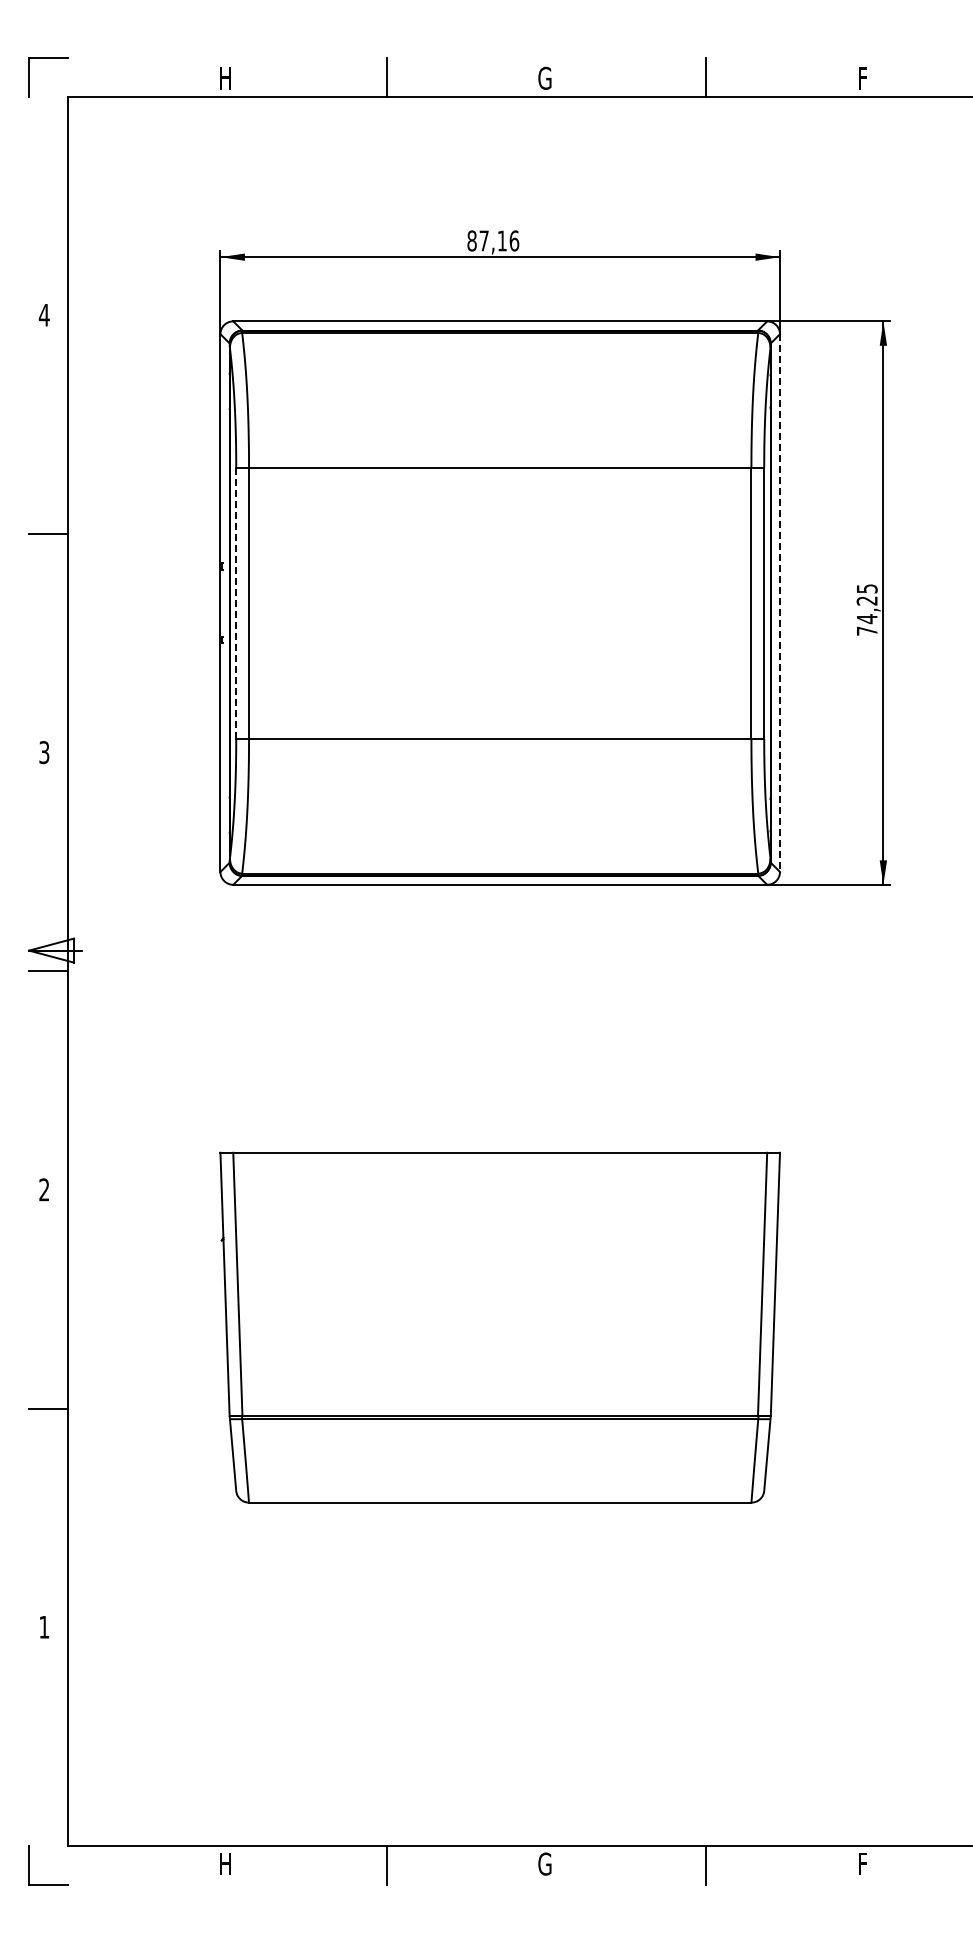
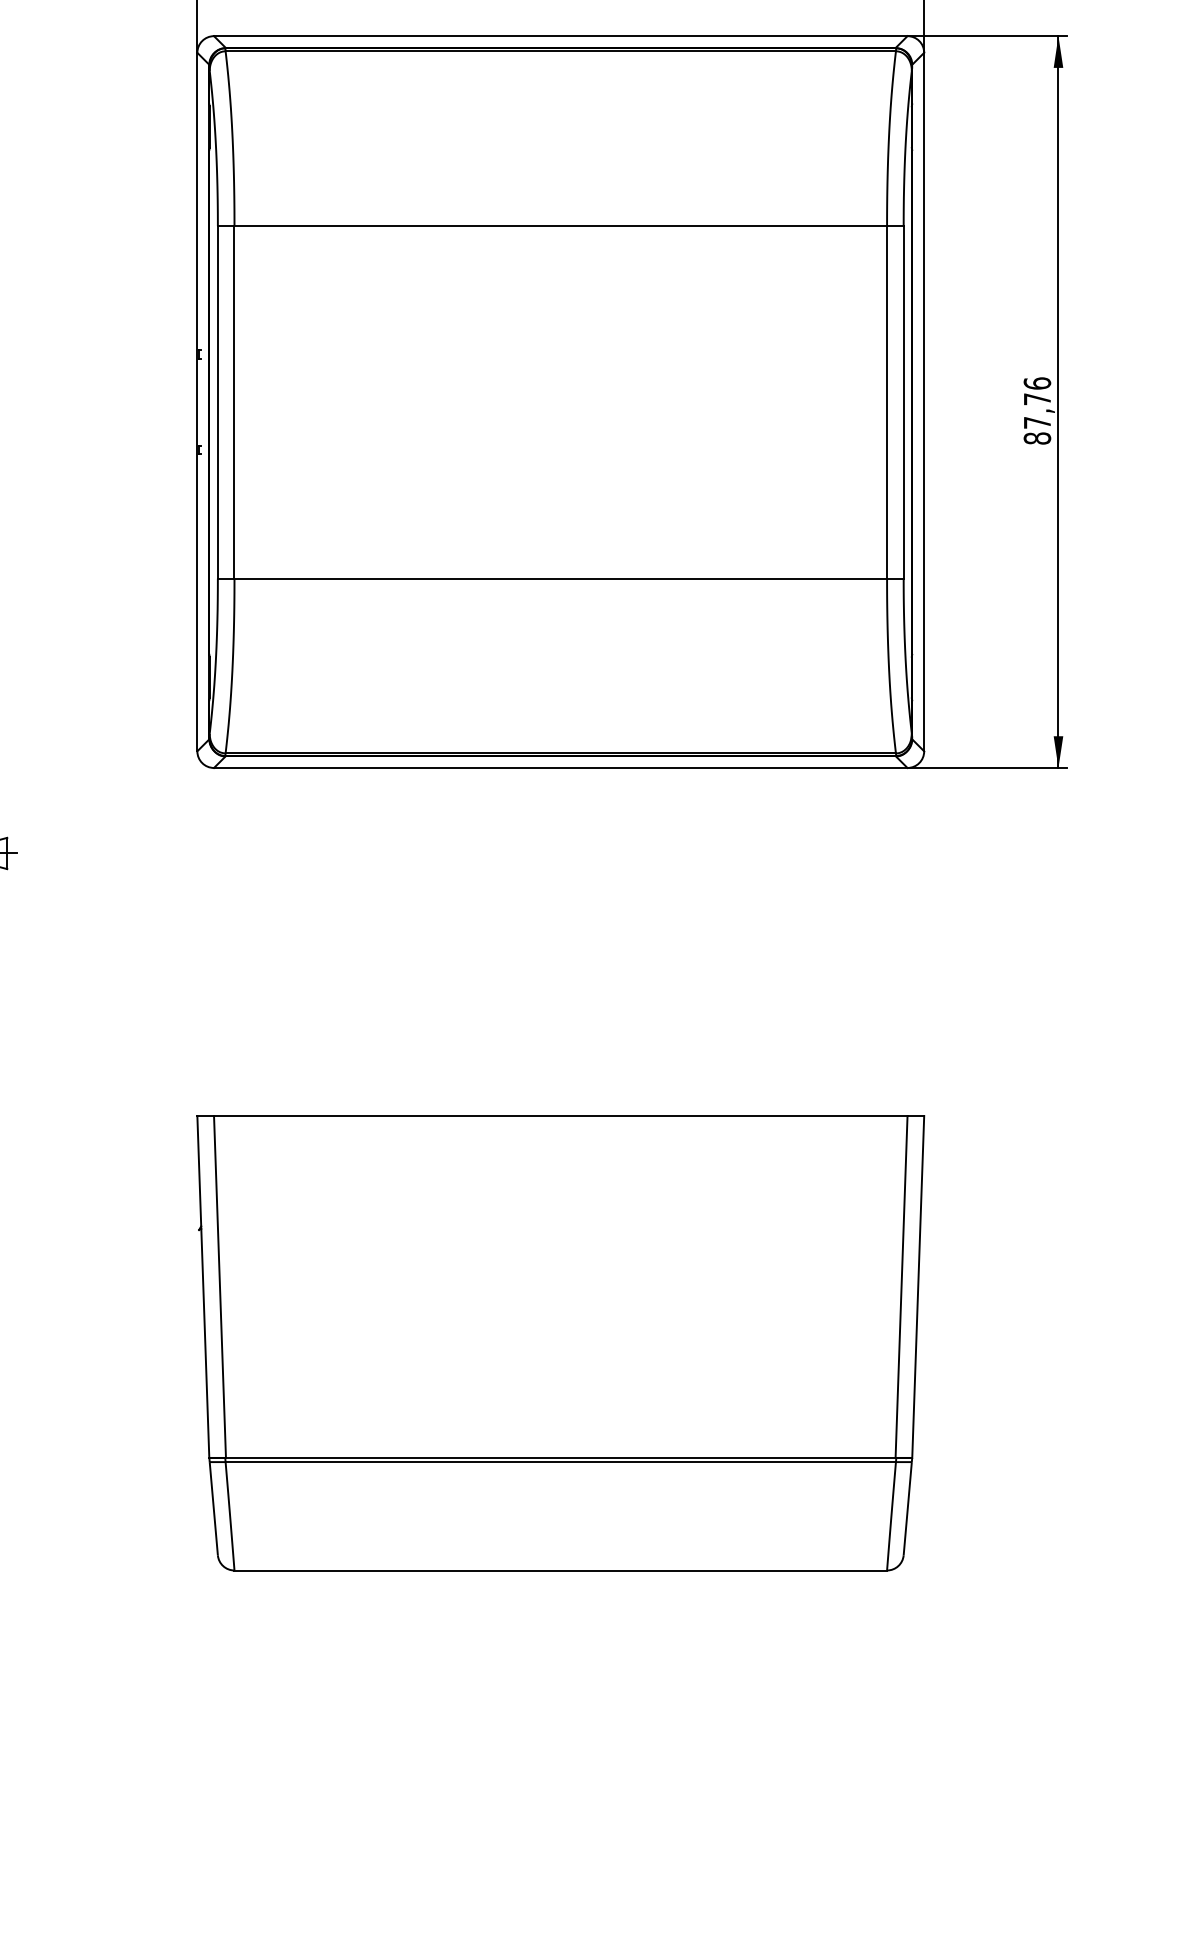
line: (236, 603) -> (218, 402), dashed -> solid
line: (780, 603) -> (924, 402), dashed -> solid
text: (866, 609) -> (1036, 410), 74,25 -> 87,76

